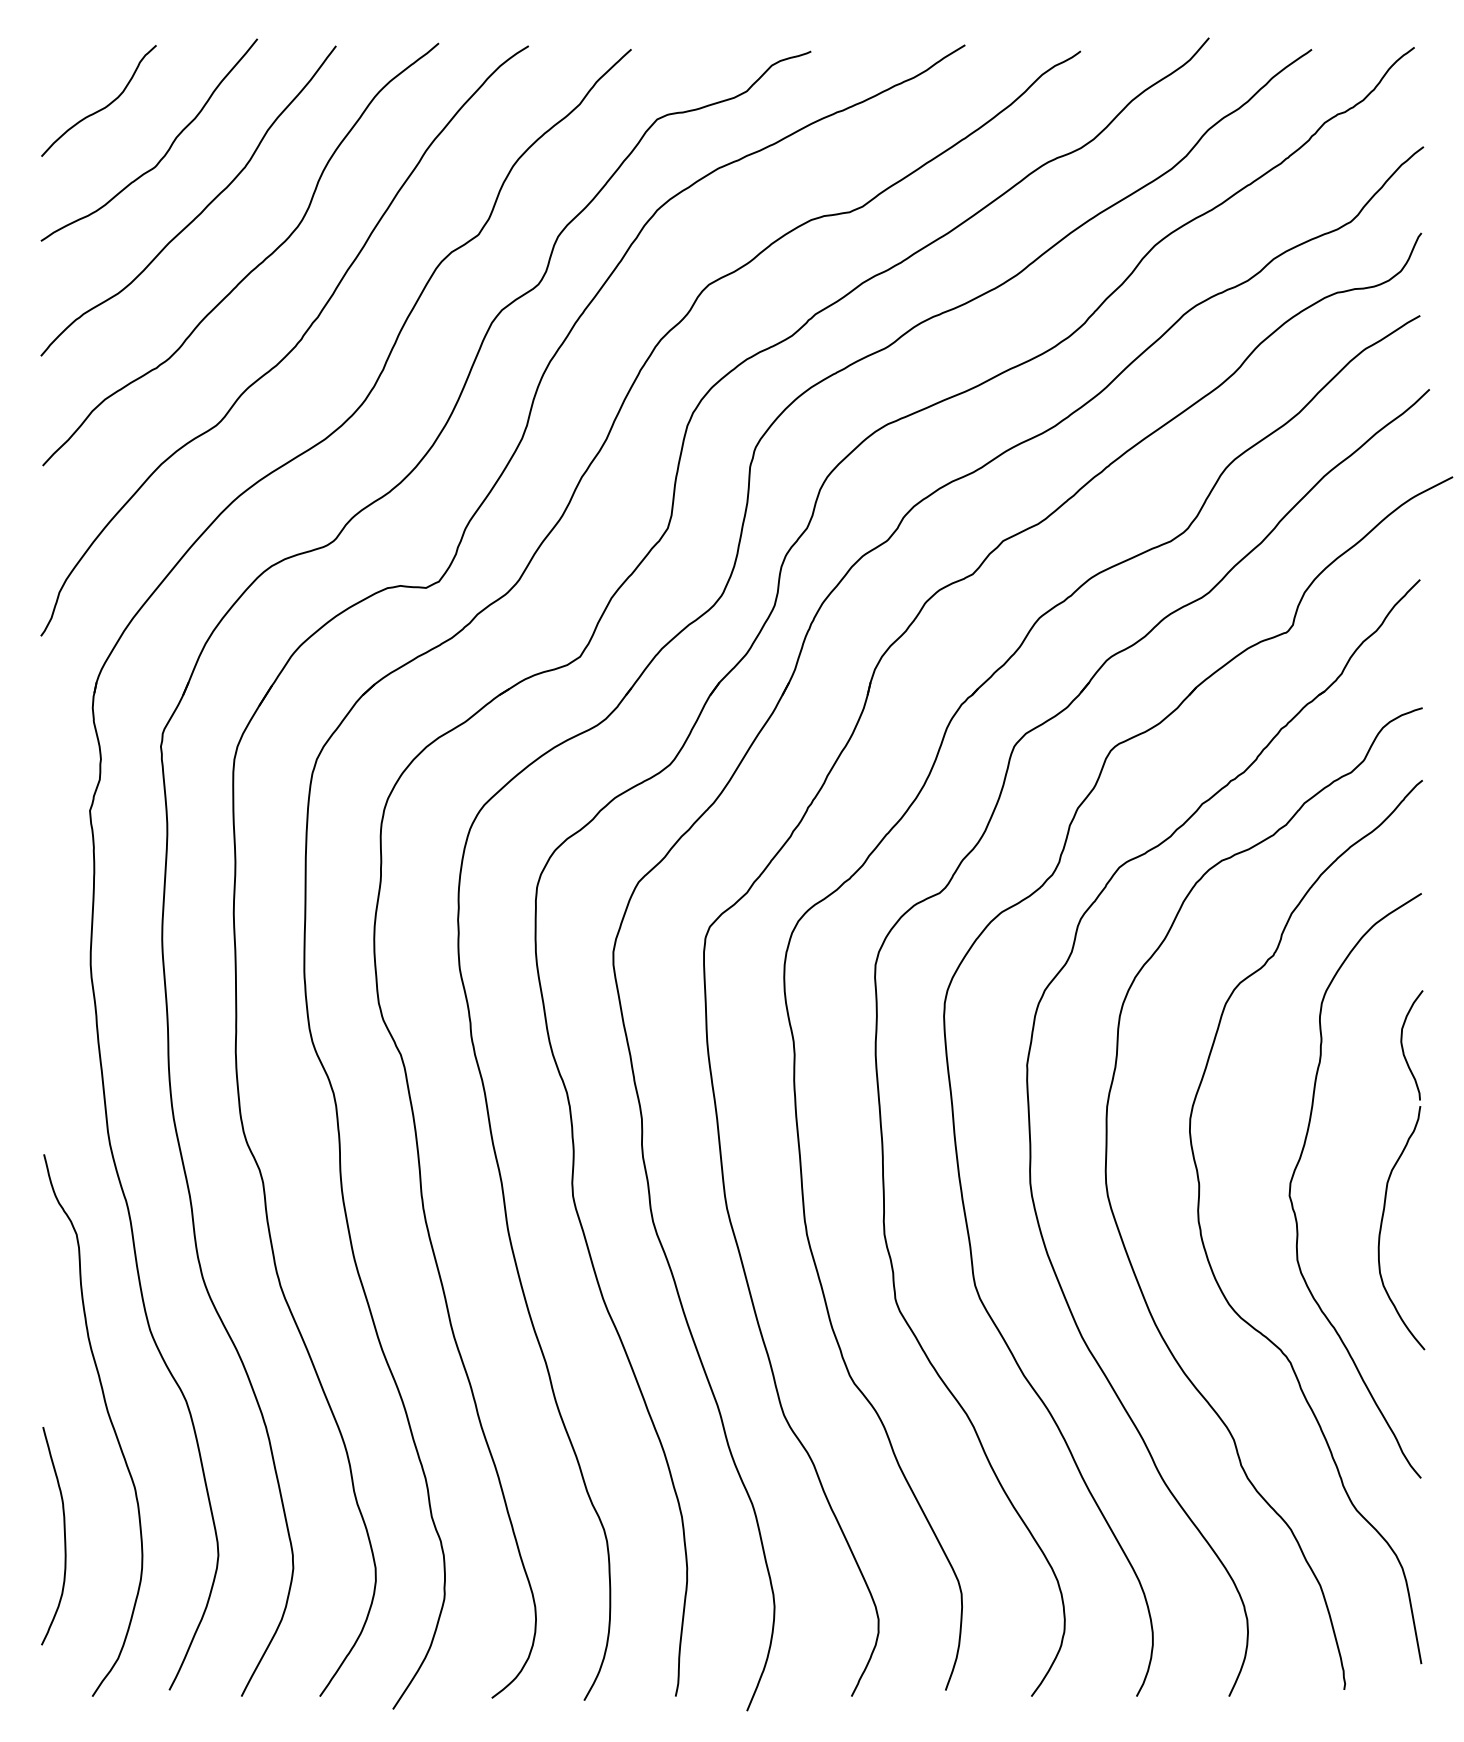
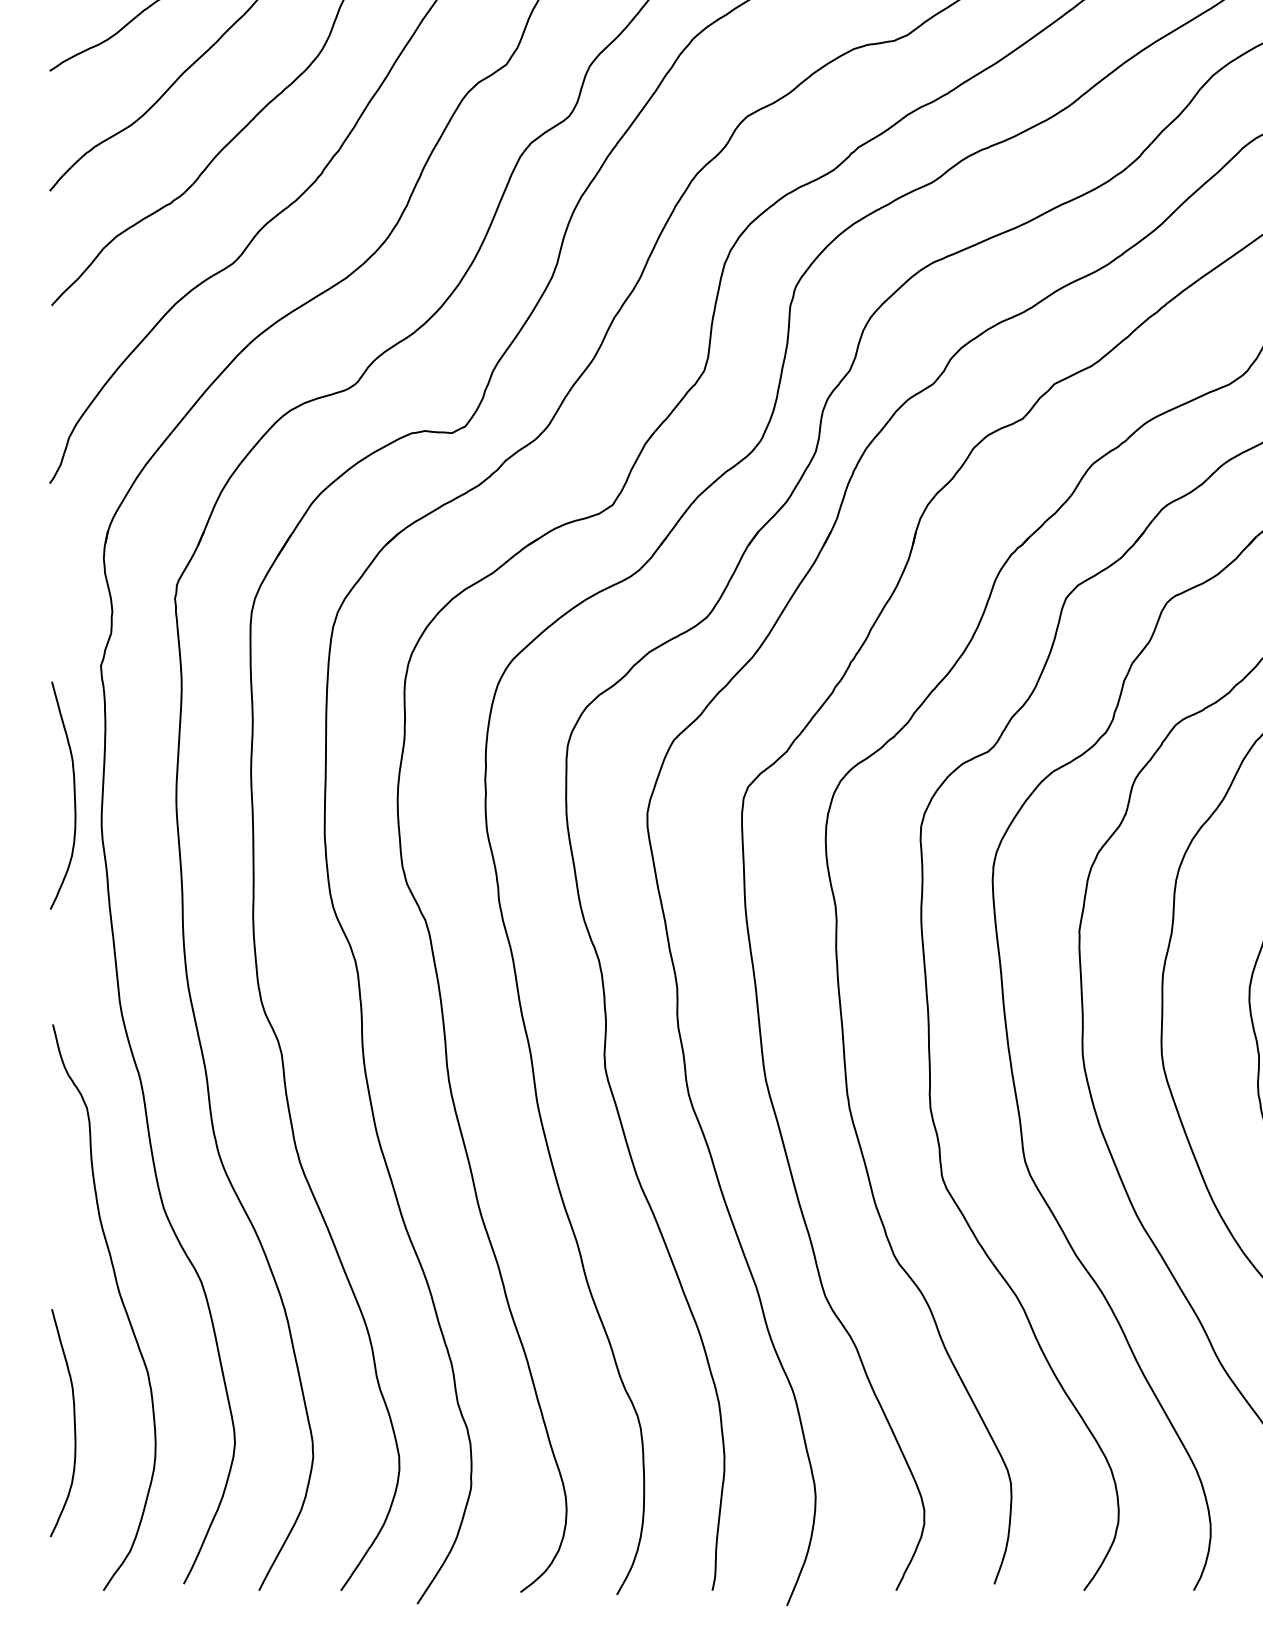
curve: (64, 935) -> (74, 796), added

